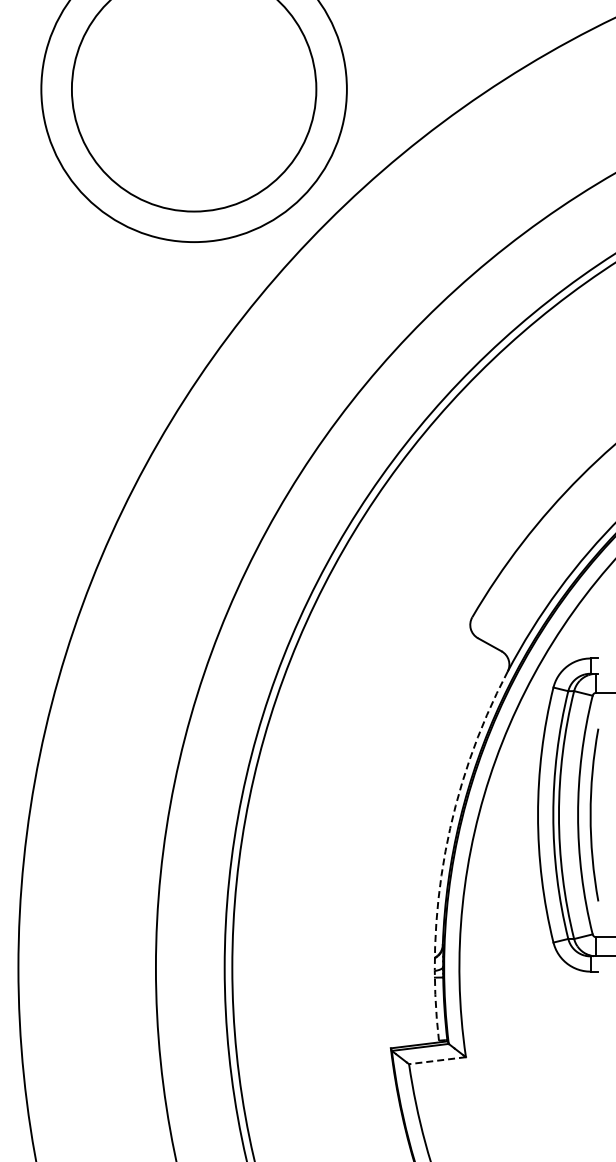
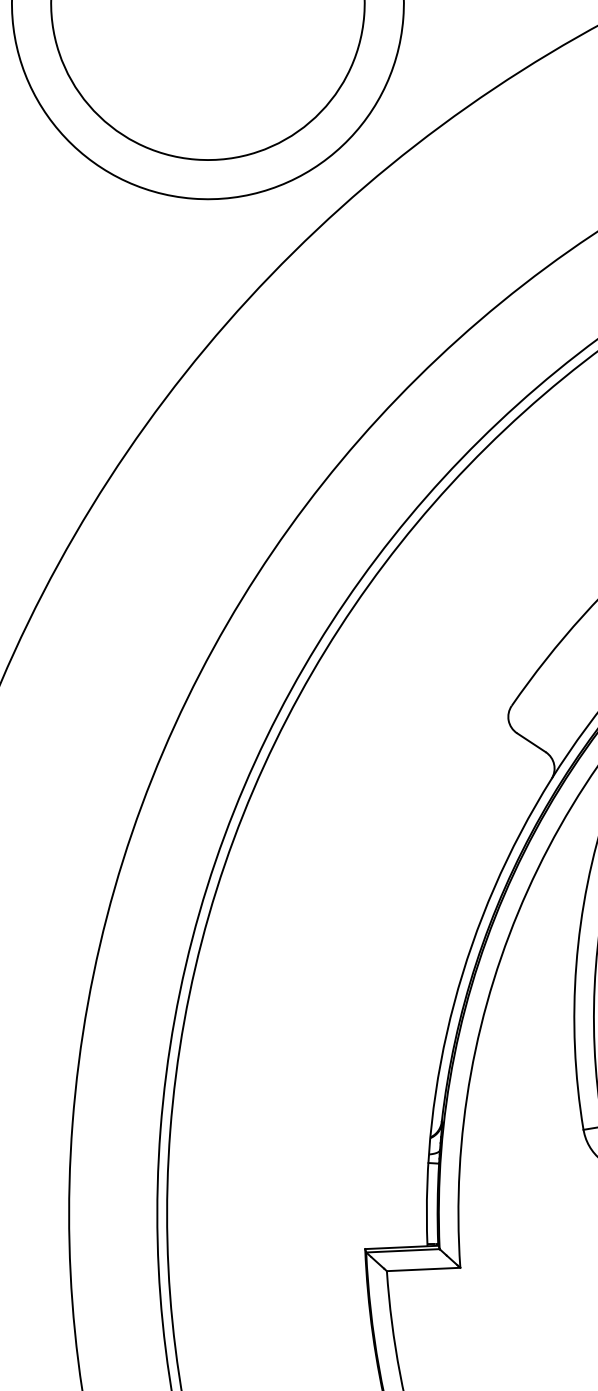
arc: (445, 851) -> (454, 1002), dashed -> solid
line: (437, 1060) -> (423, 1269), dashed -> solid

